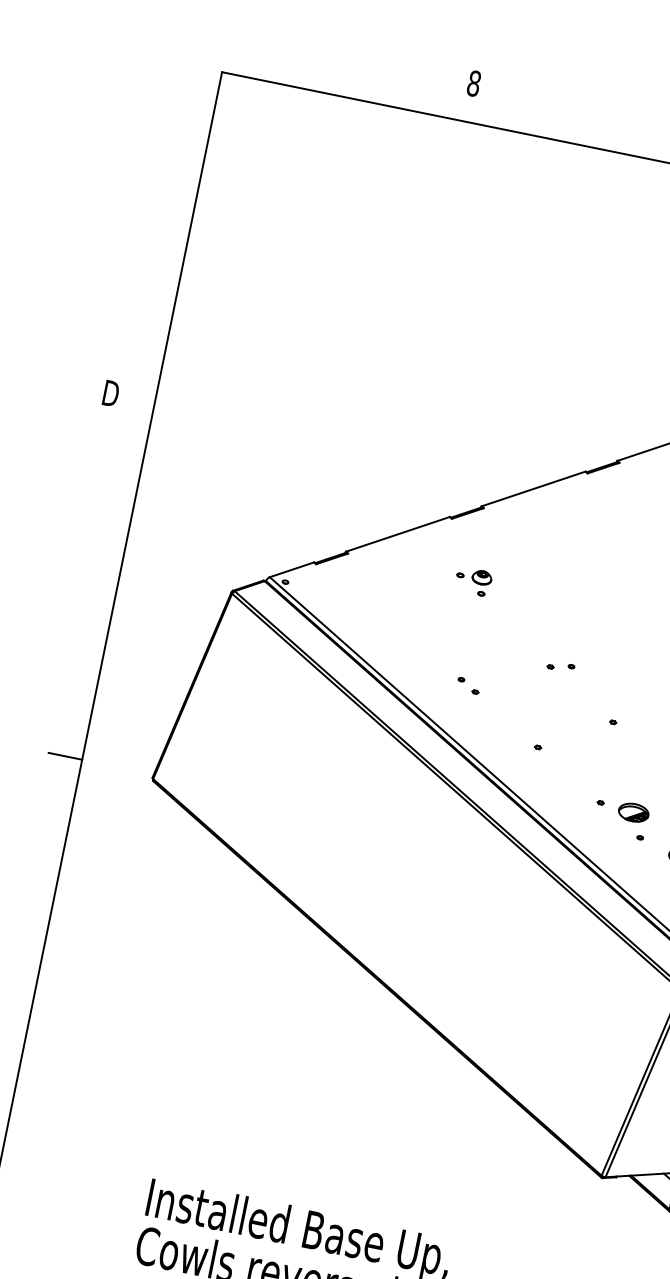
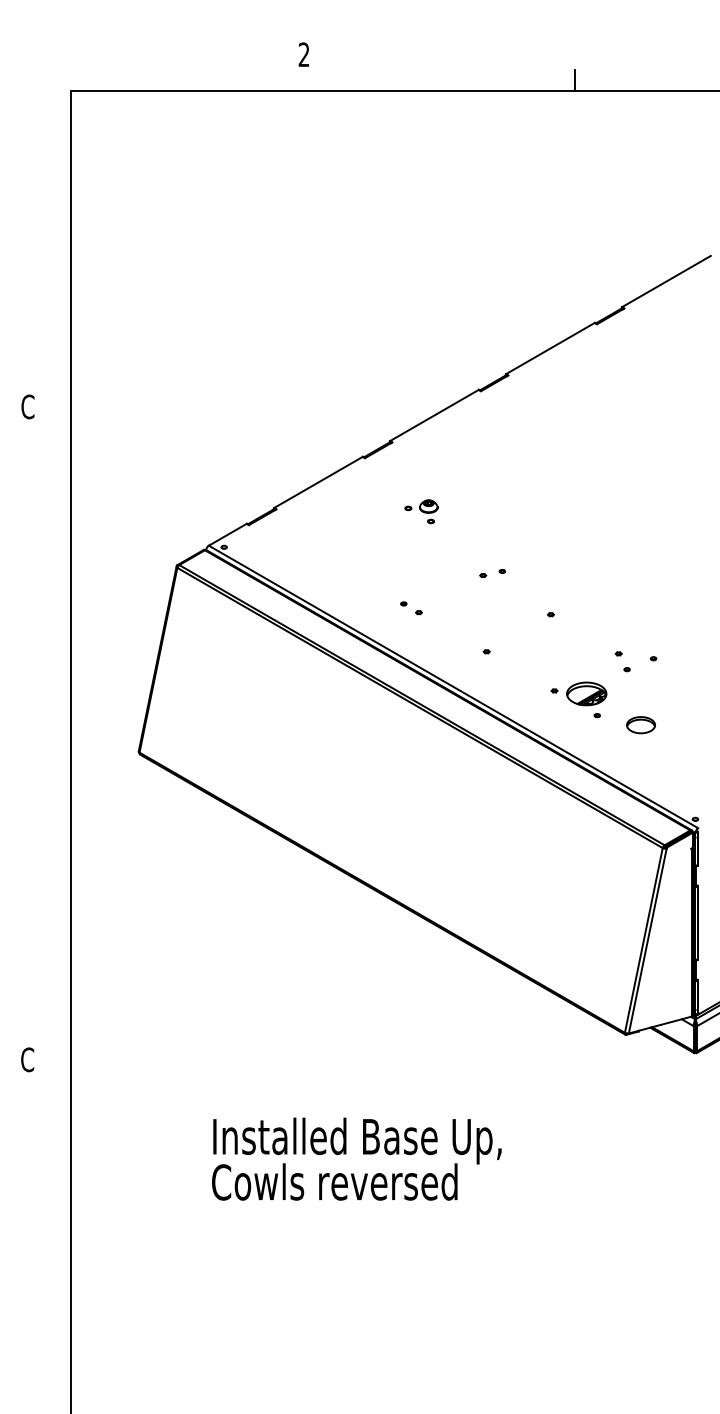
text: (473, 83) -> (303, 54), 8 -> 2
text: (110, 393) -> (28, 406), D -> C
part: (473, 581) -> (421, 511), moved
line: (65, 756) -> (54, 748), removed
part: (633, 812) -> (586, 693), size x1.4

